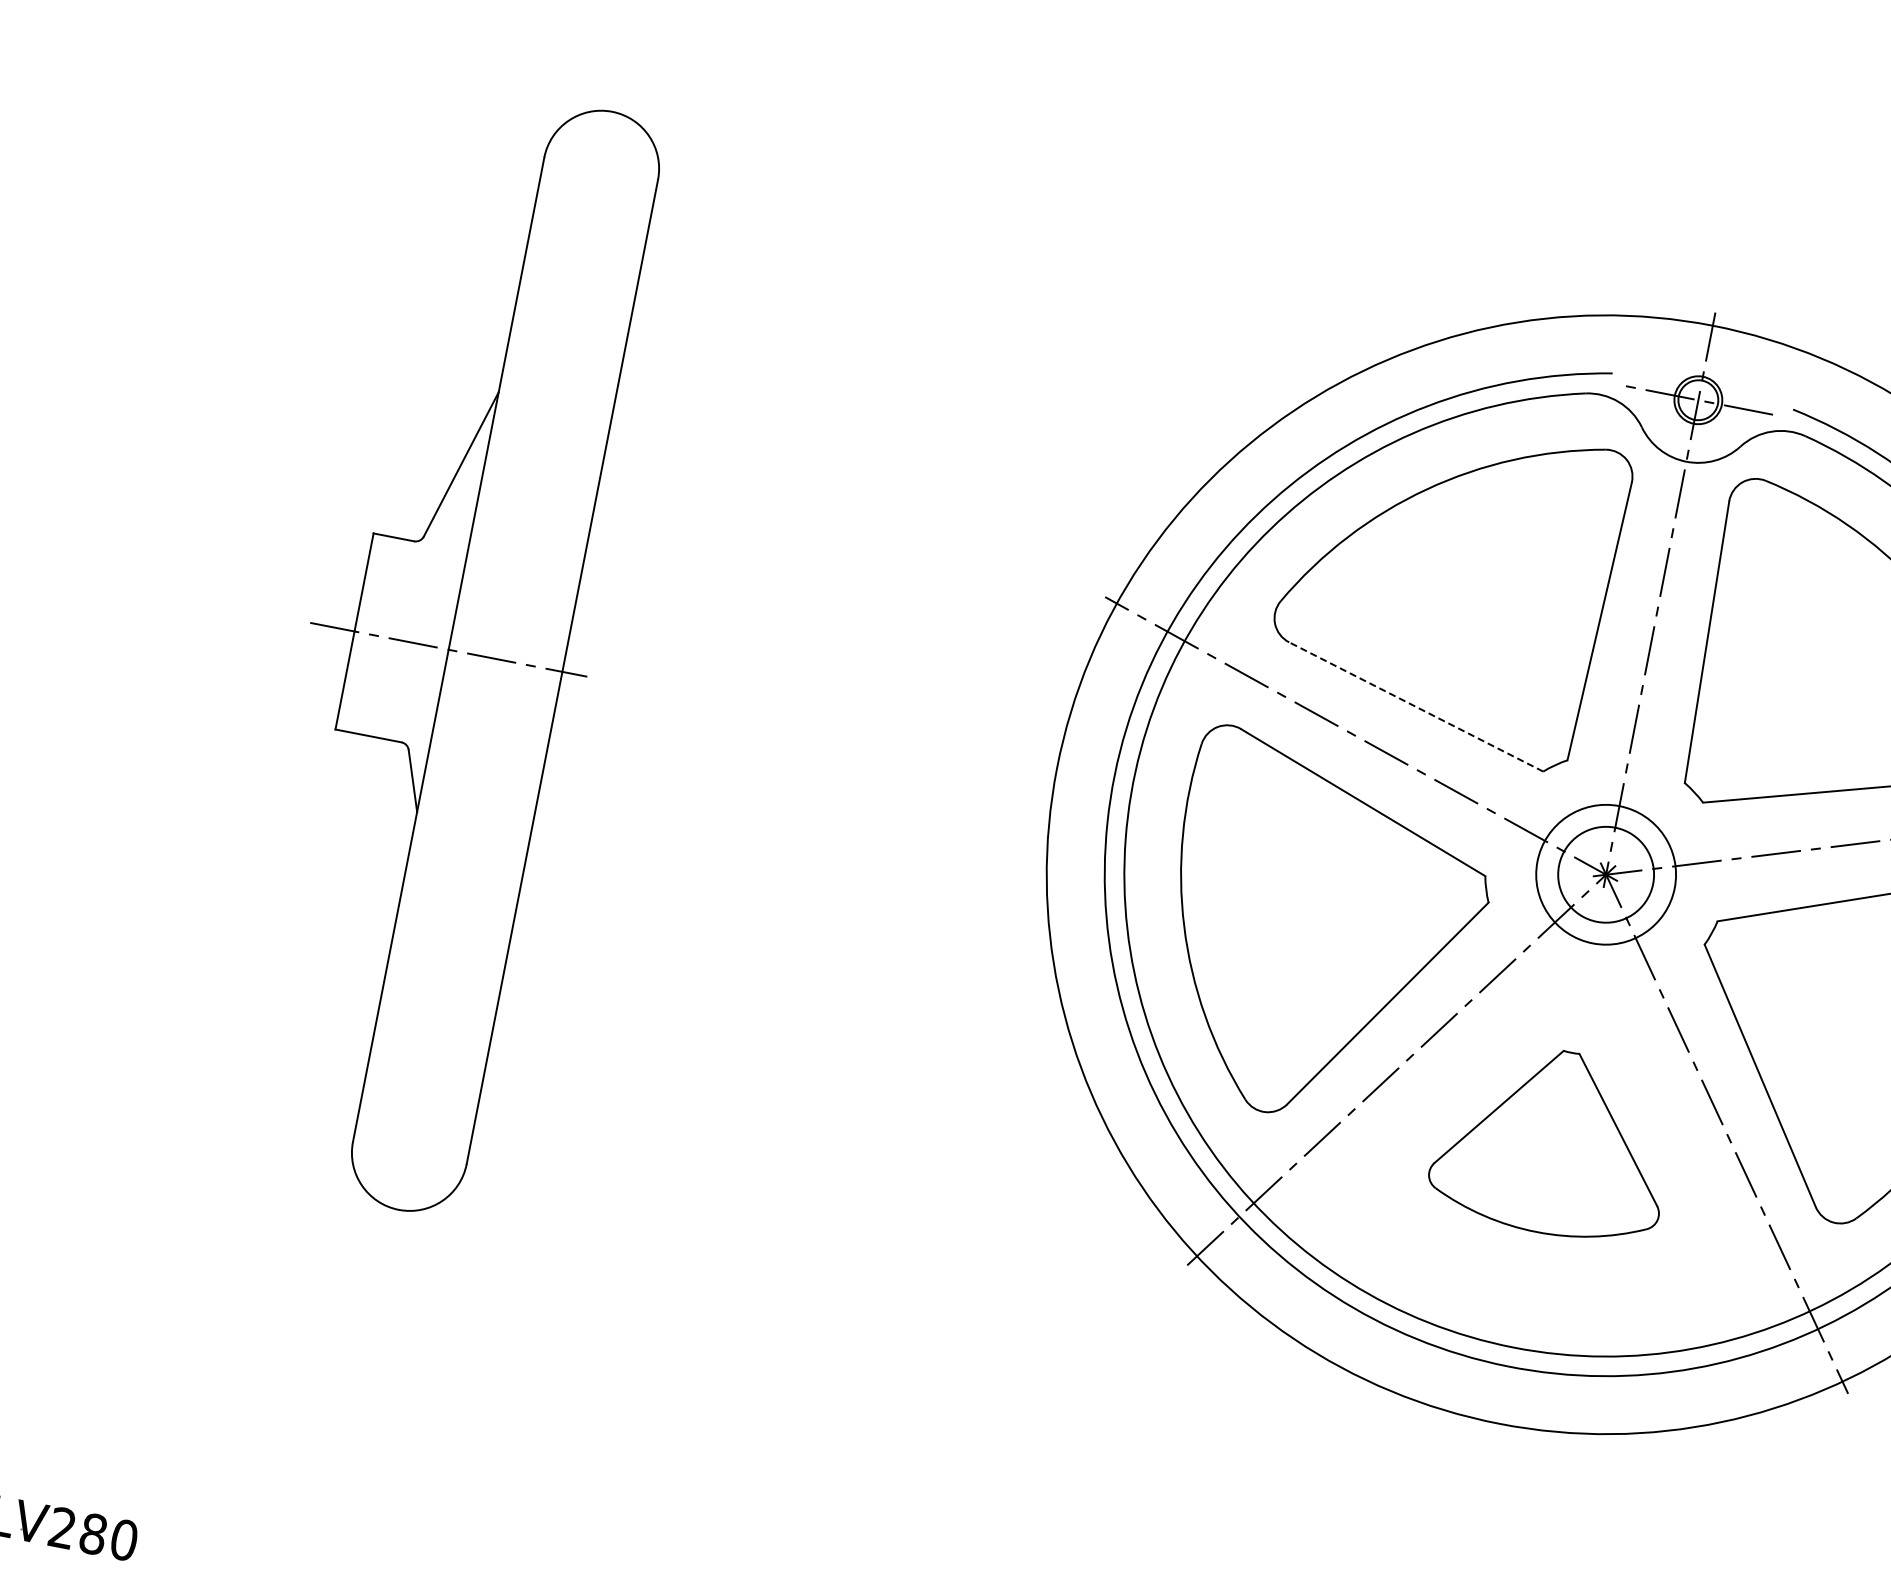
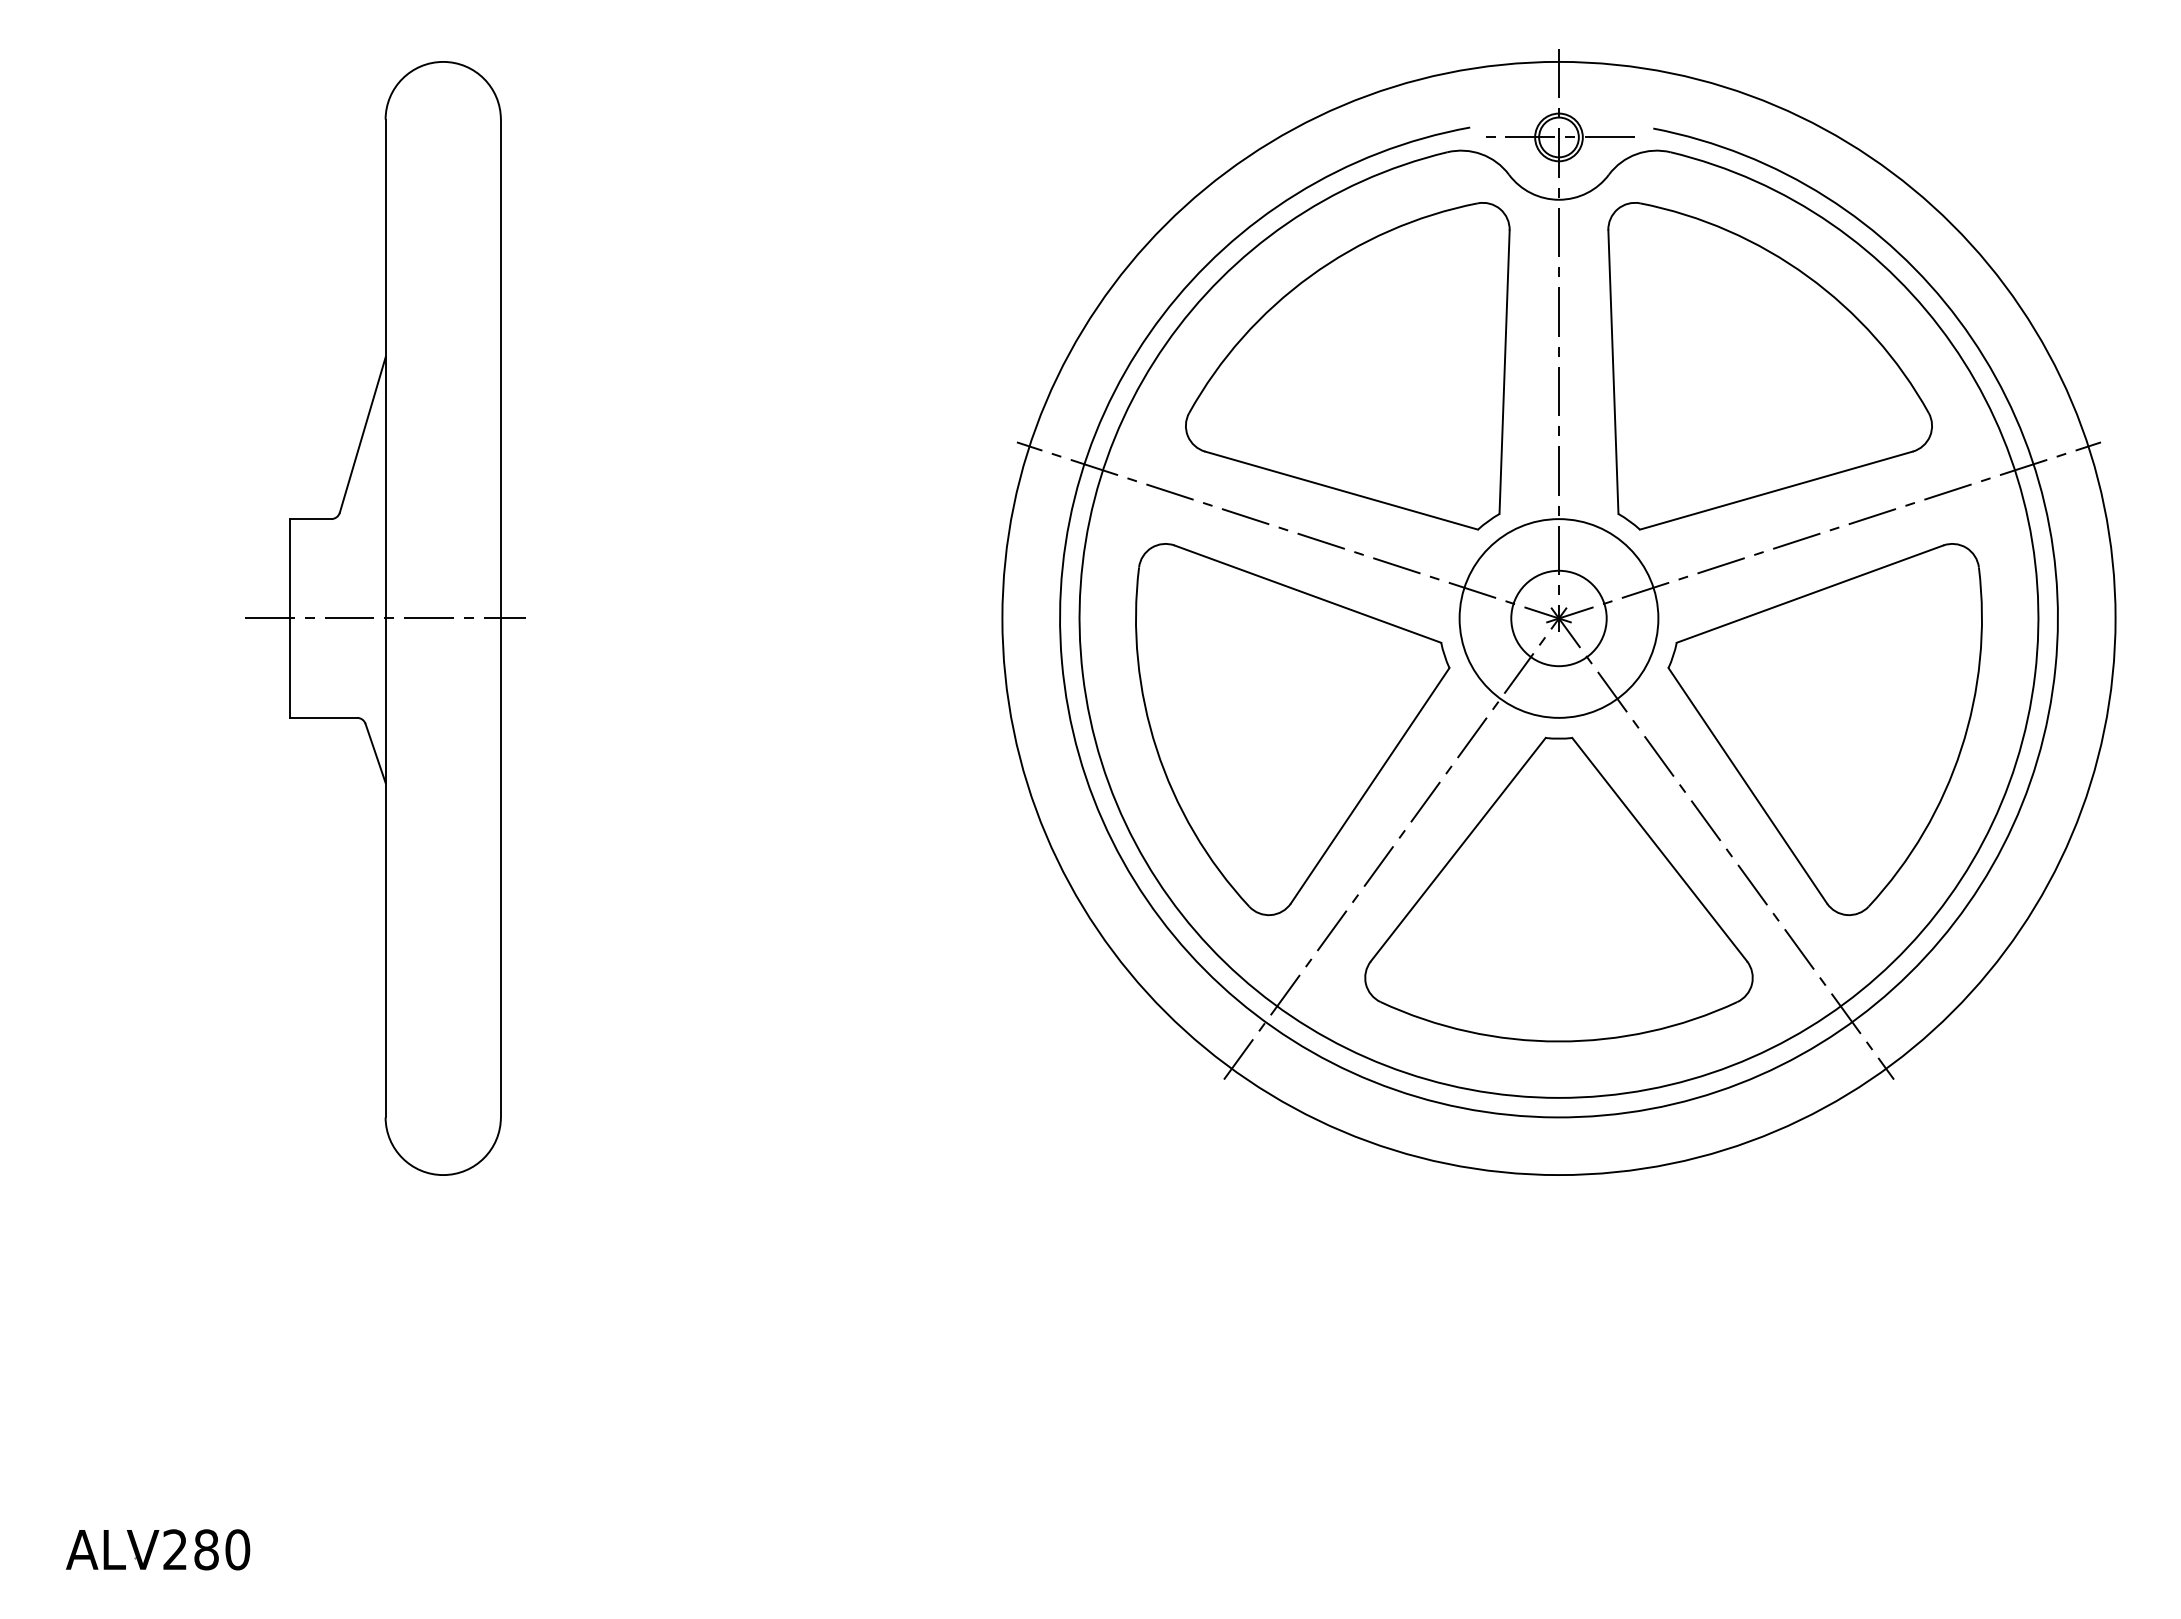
line: (1416, 706) -> (1341, 490), dashed -> solid
circle: (1605, 874) -> (1558, 618), size x1.43
part: (1553, 1142) -> (1558, 889), size x1.67

